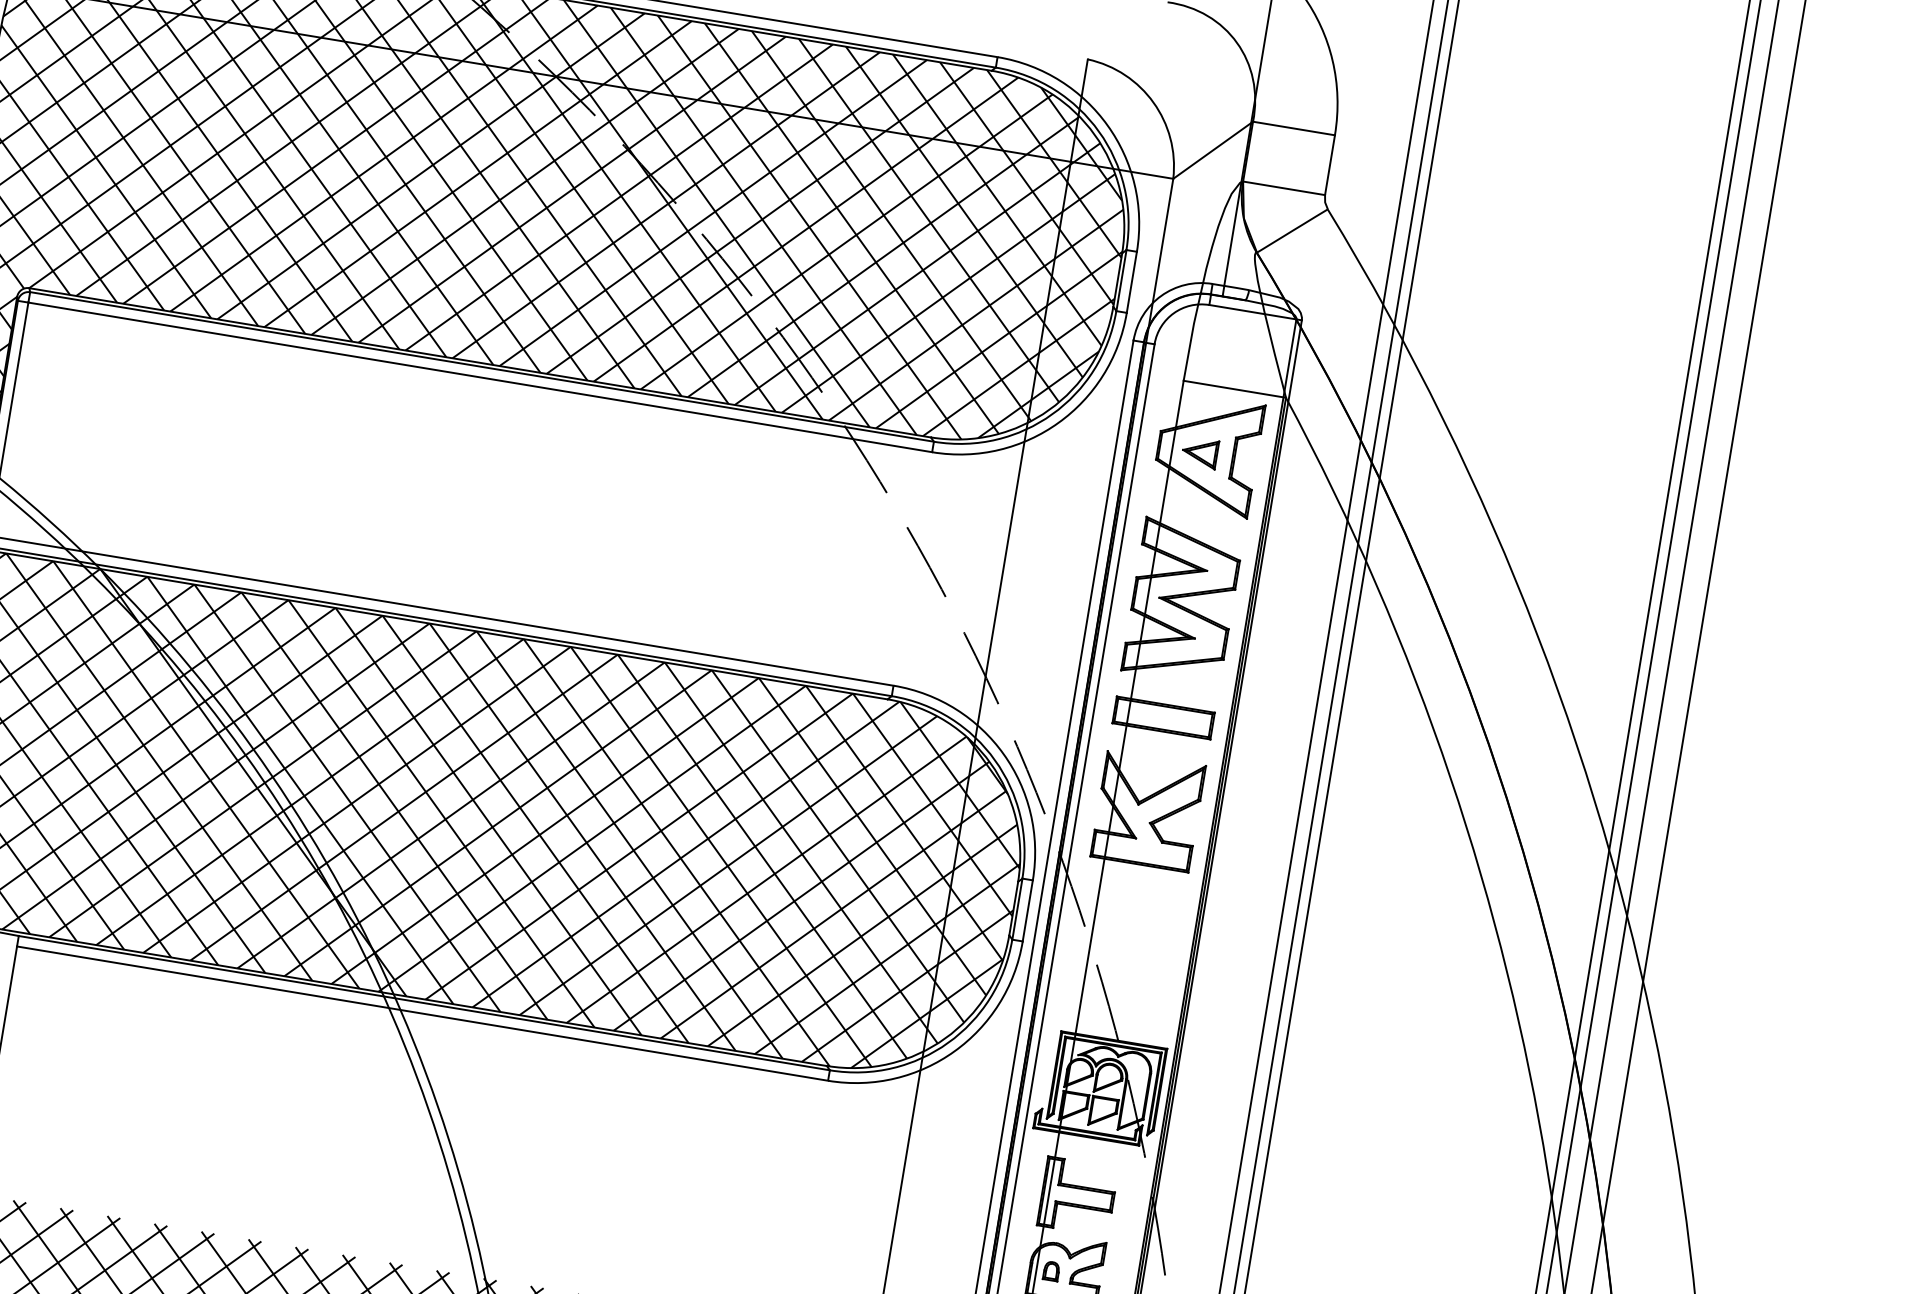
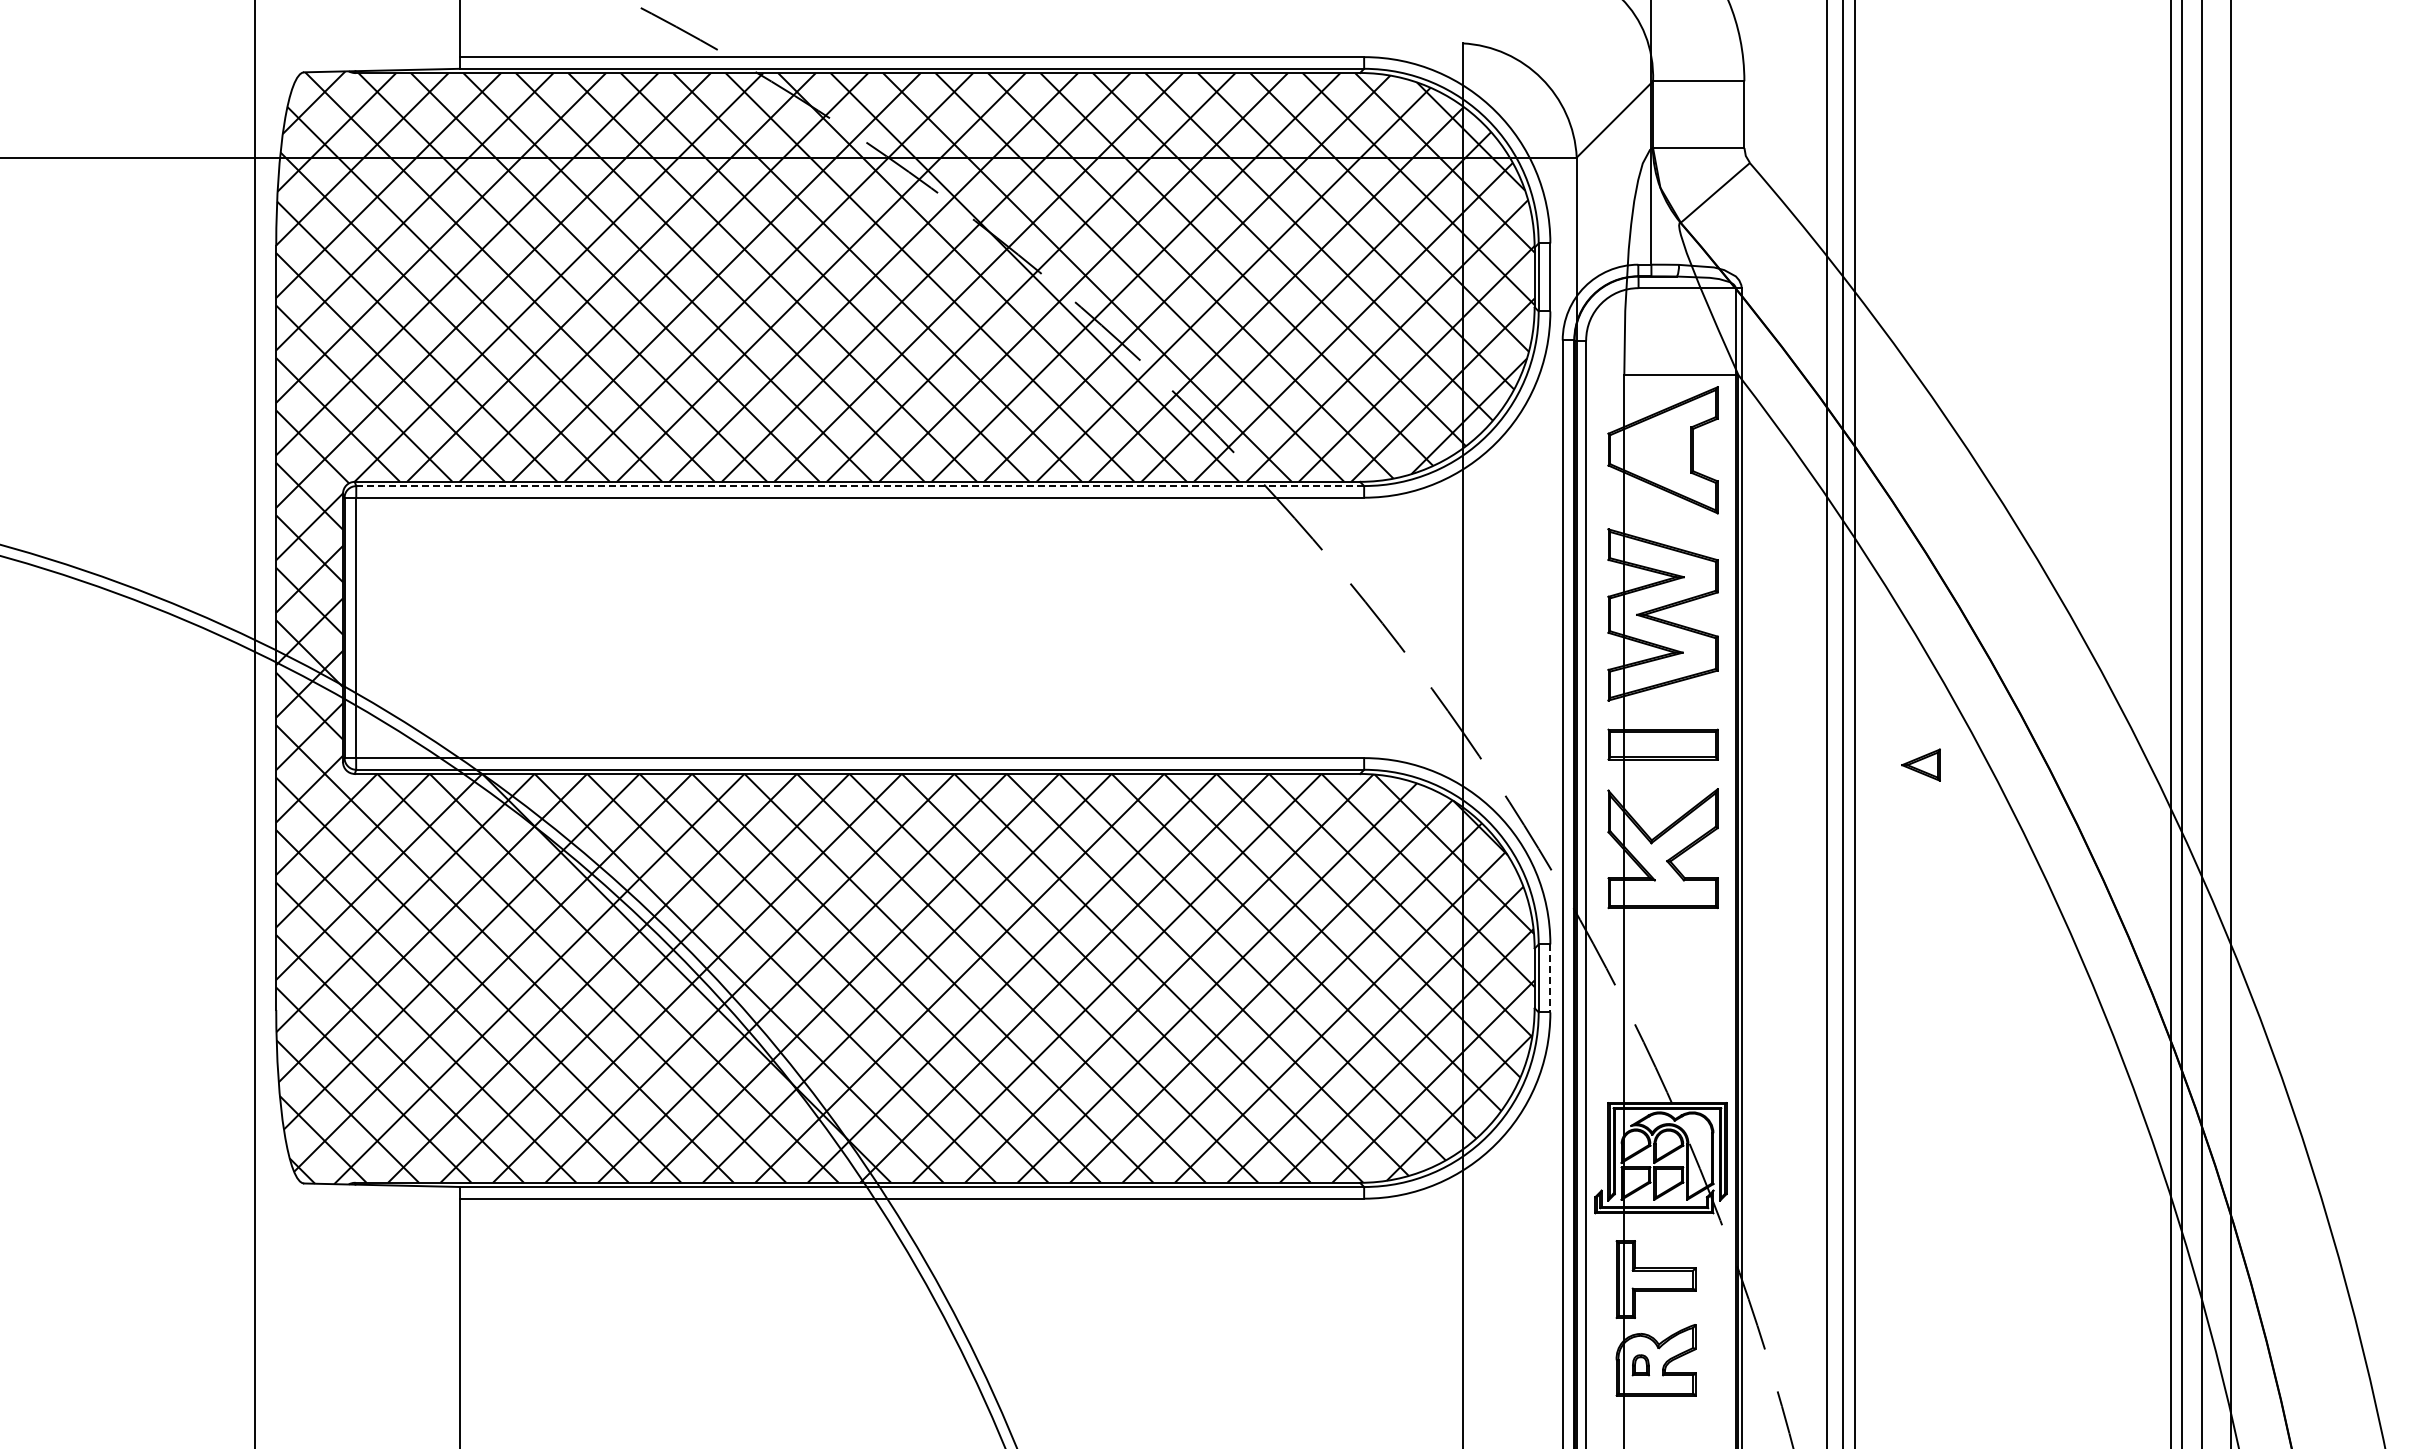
line: (482, 367) -> (860, 486), solid -> dashed
part: (1199, 452) -> (1920, 764), moved
line: (1027, 910) -> (1550, 978), solid -> dashed

